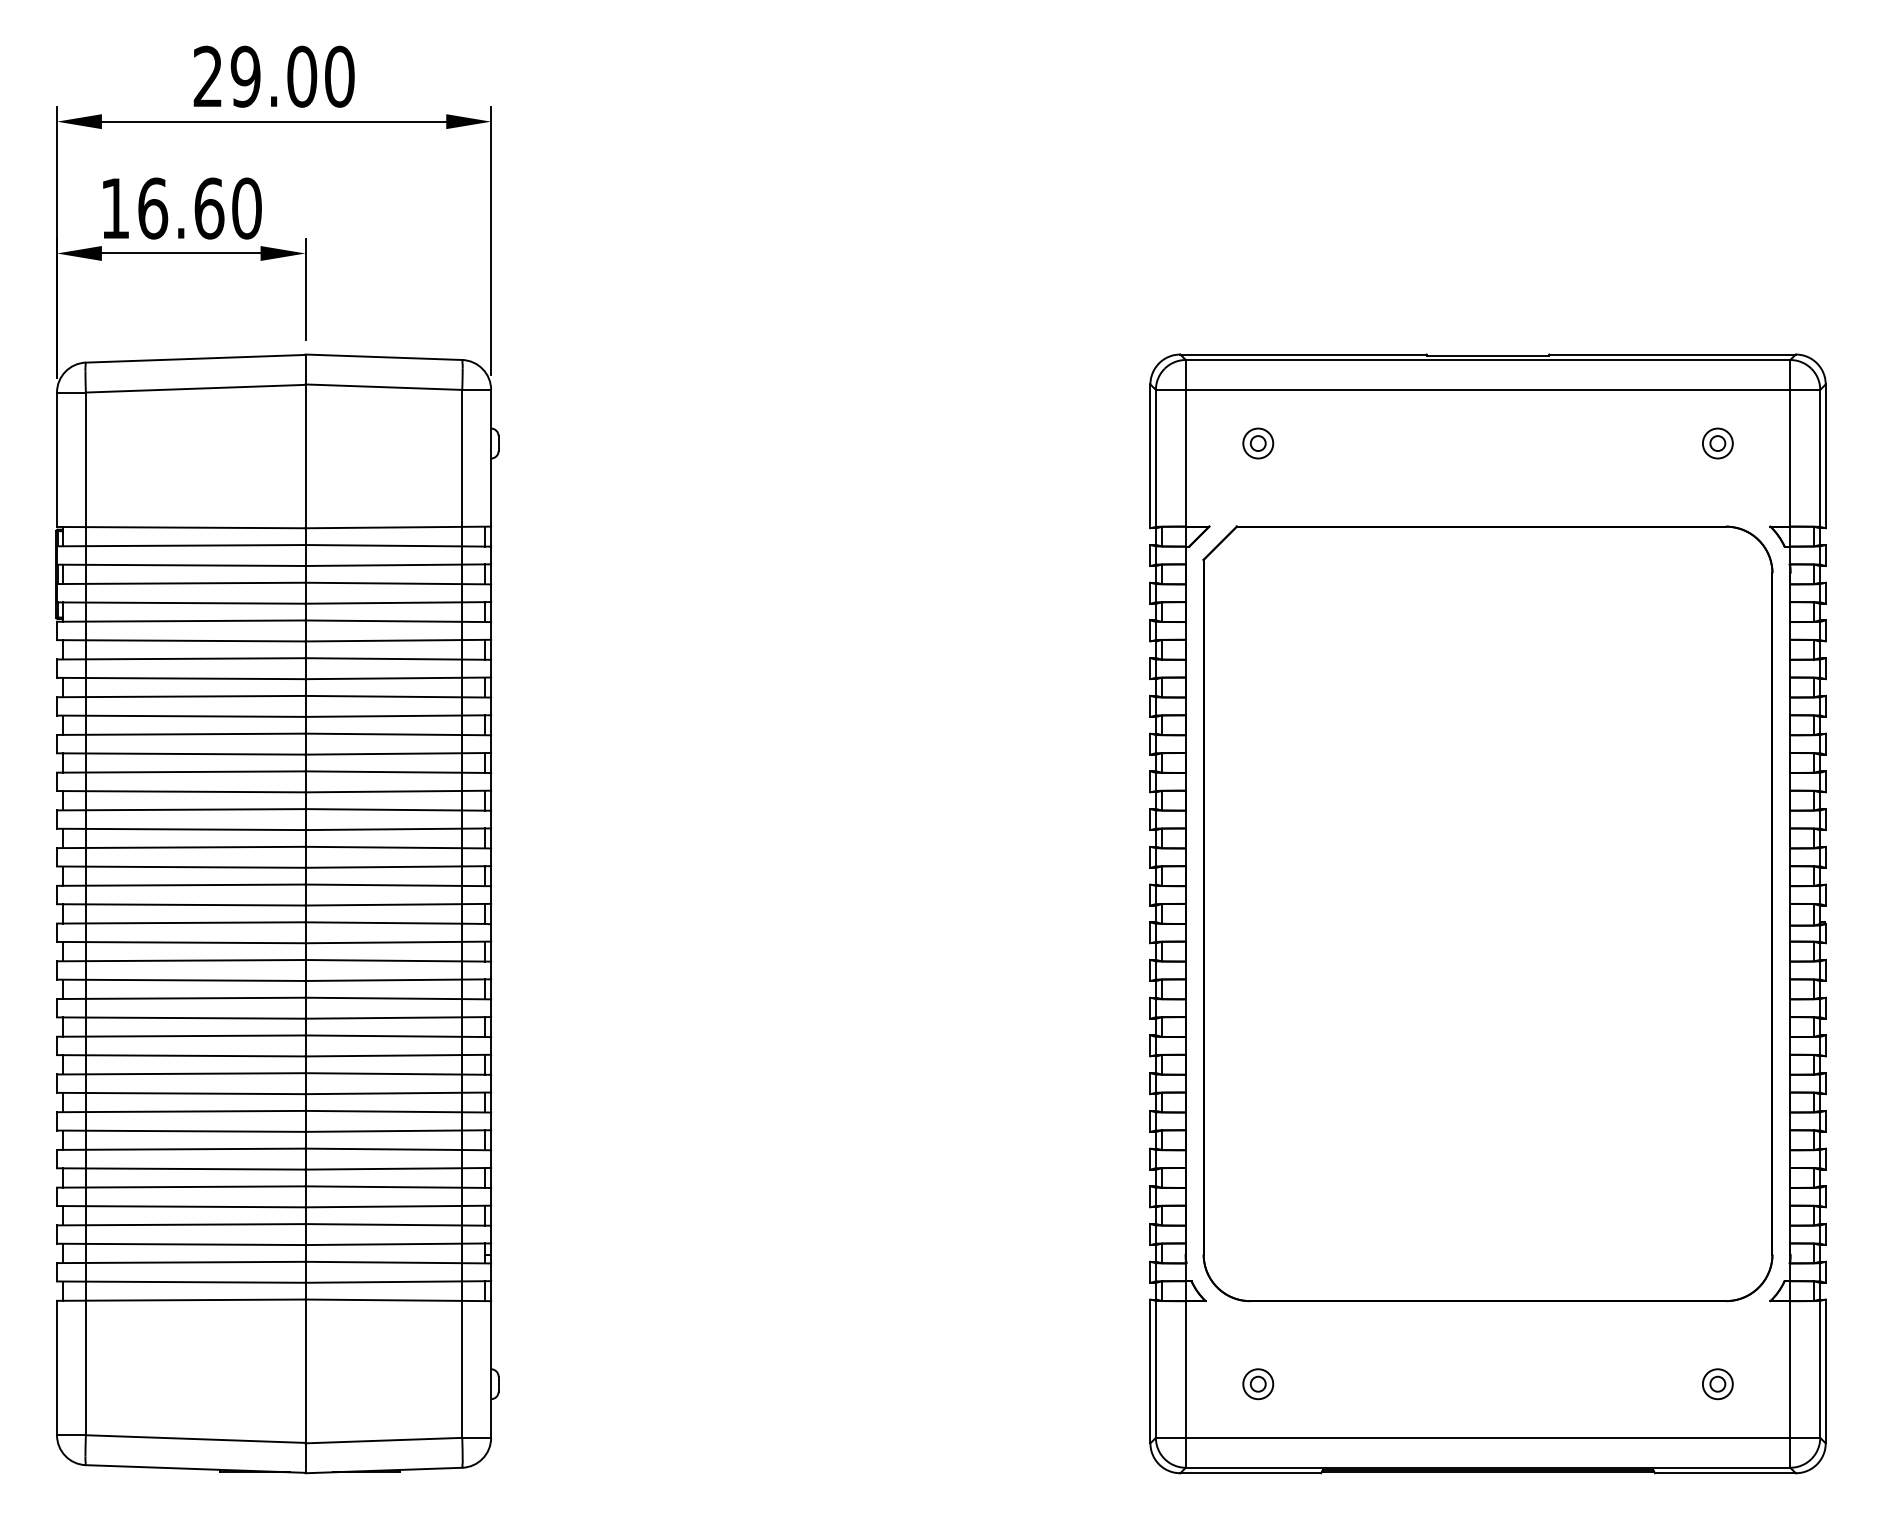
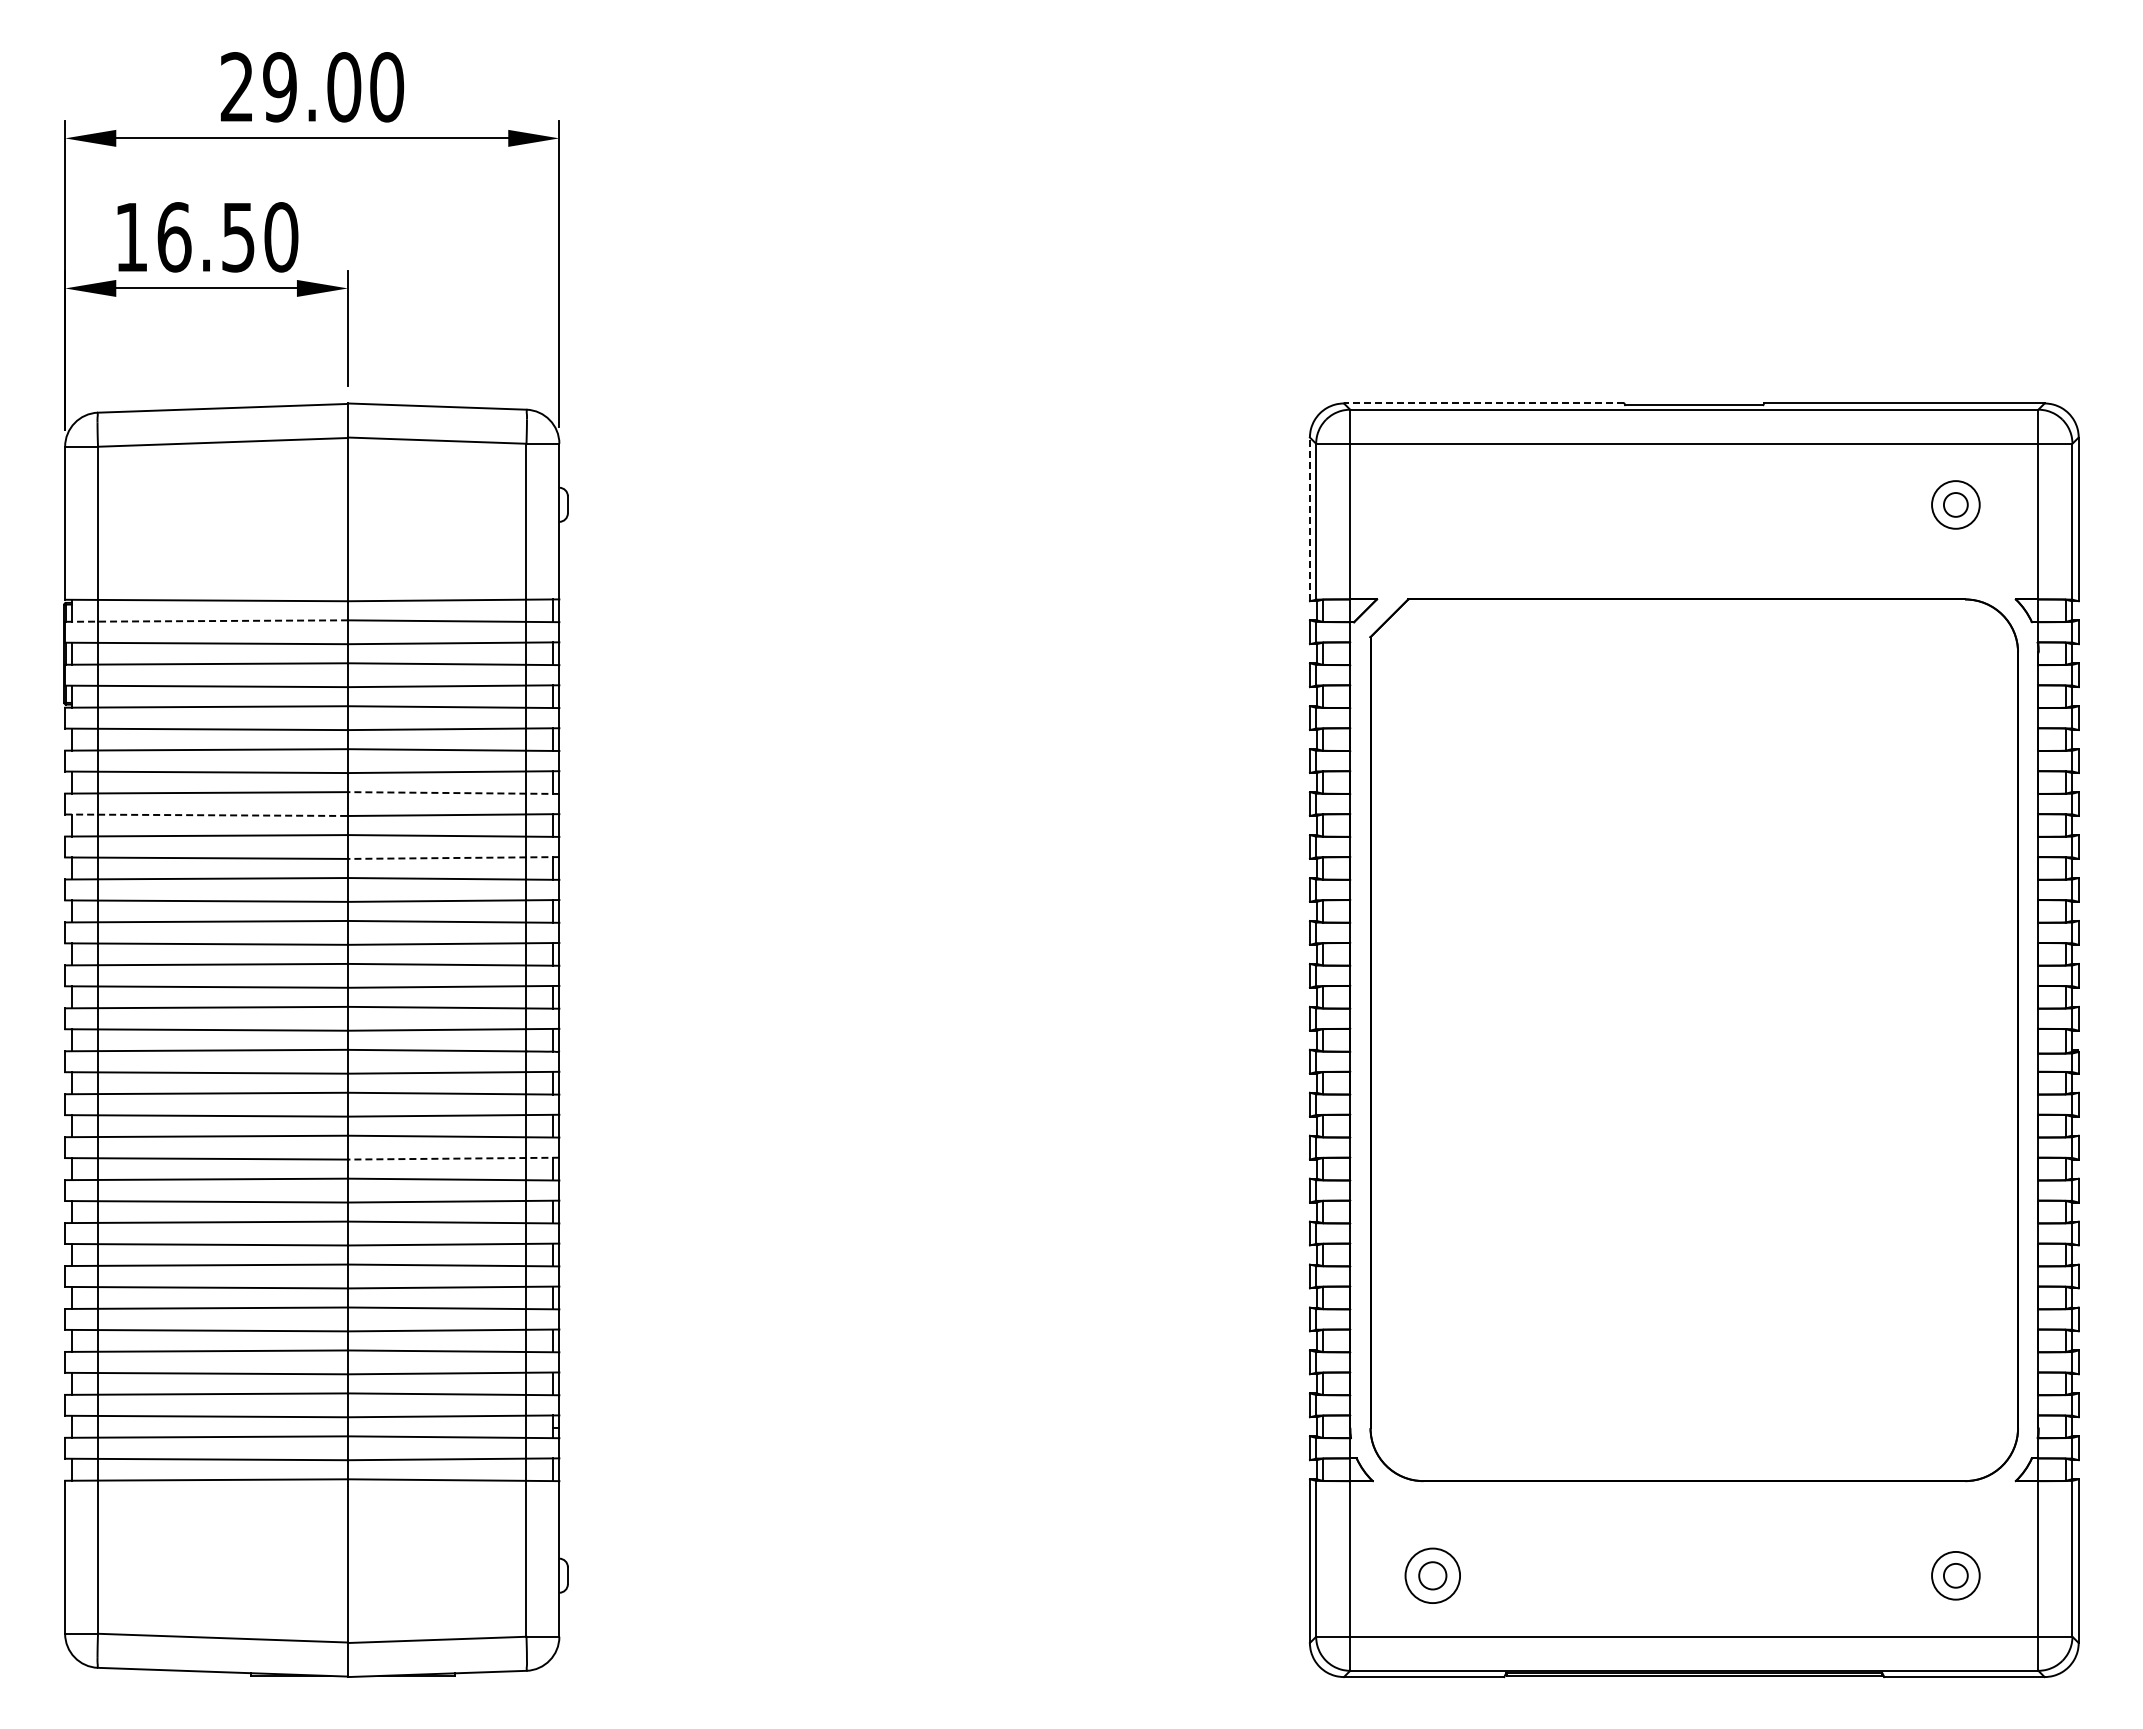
text: (209, 208) -> (238, 237), 16.60 -> 16.50
line: (1302, 354) -> (1483, 403), solid -> dashed
part: (1258, 443) -> (1432, 504), removed
part: (1717, 443) -> (1955, 504), size x1.4
line: (1150, 456) -> (1309, 519), solid -> dashed
line: (181, 546) -> (206, 621), solid -> dashed
line: (398, 697) -> (453, 793), solid -> dashed
line: (182, 716) -> (207, 815), solid -> dashed
line: (398, 754) -> (453, 858), solid -> dashed
line: (398, 1017) -> (453, 1158), solid -> dashed
part: (1258, 1384) -> (1432, 1575), size x1.6
part: (1717, 1384) -> (1955, 1575), size x1.4

